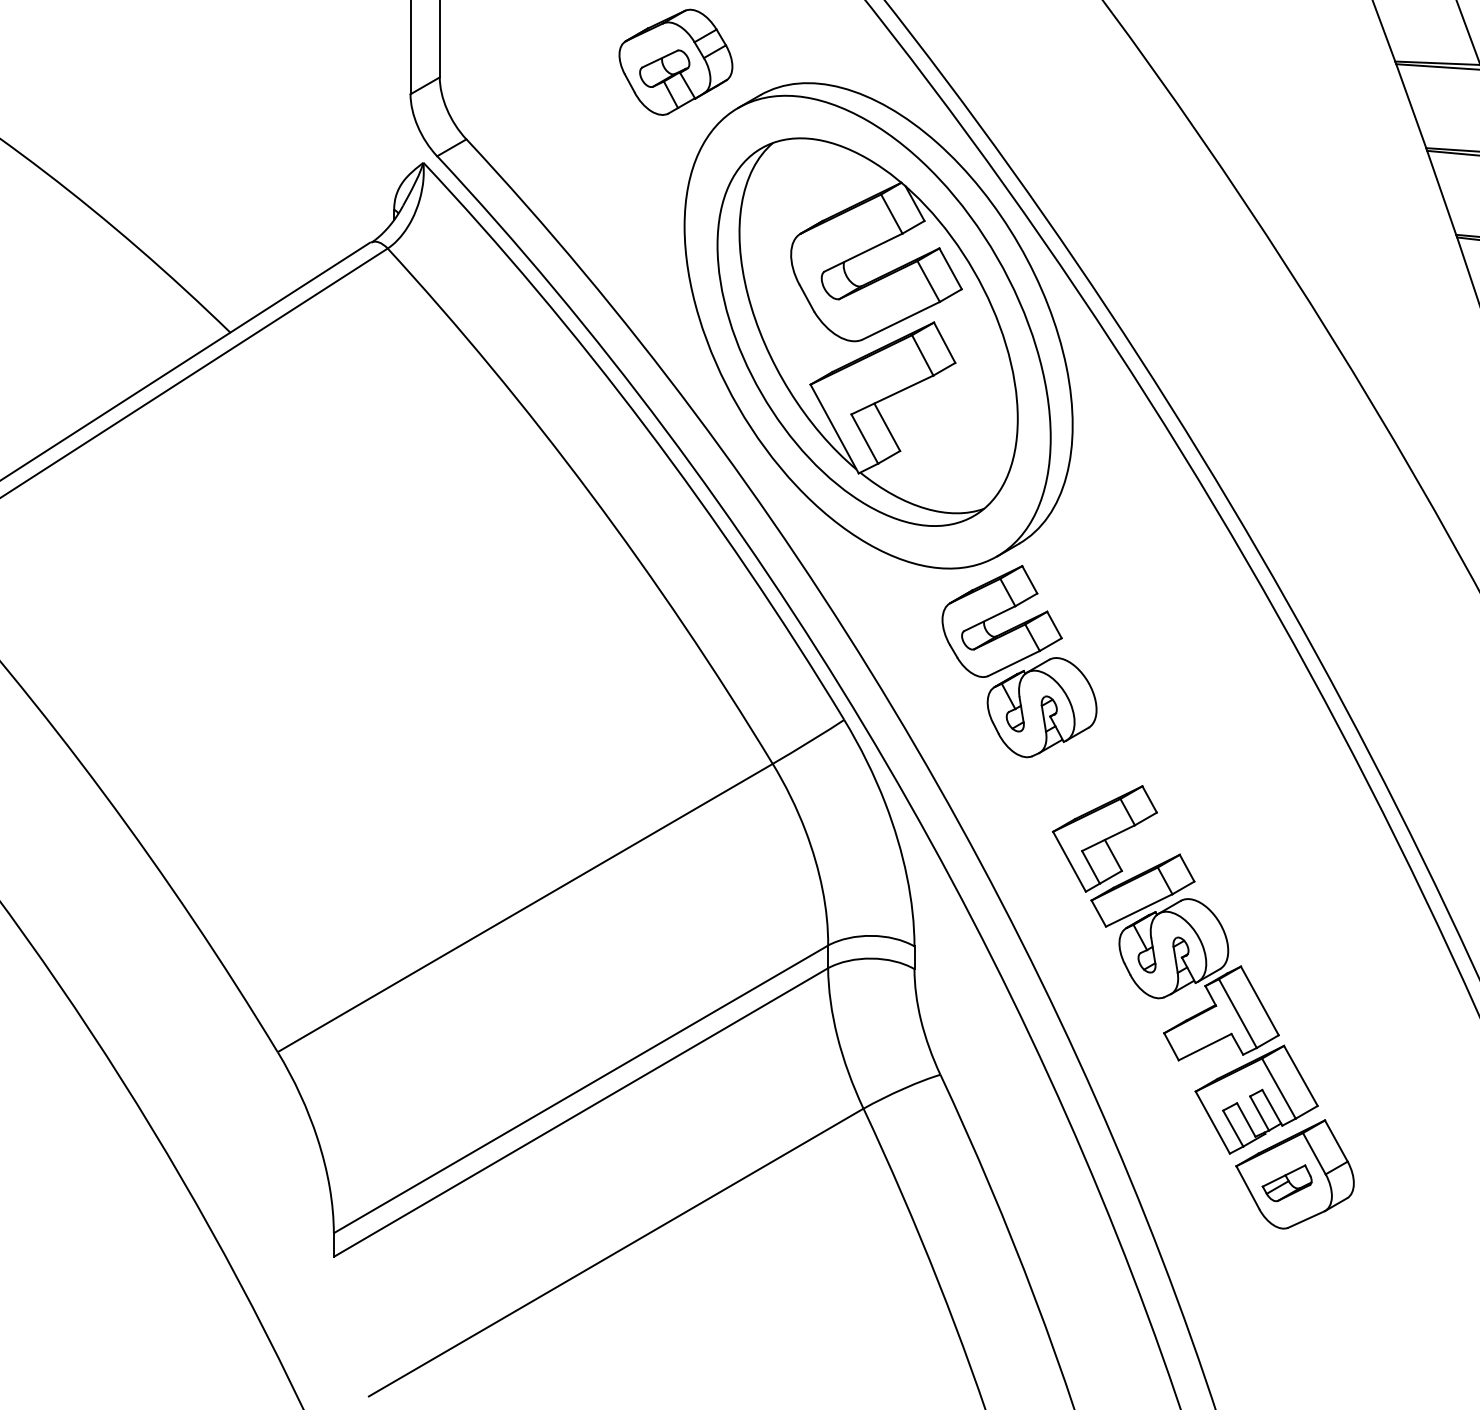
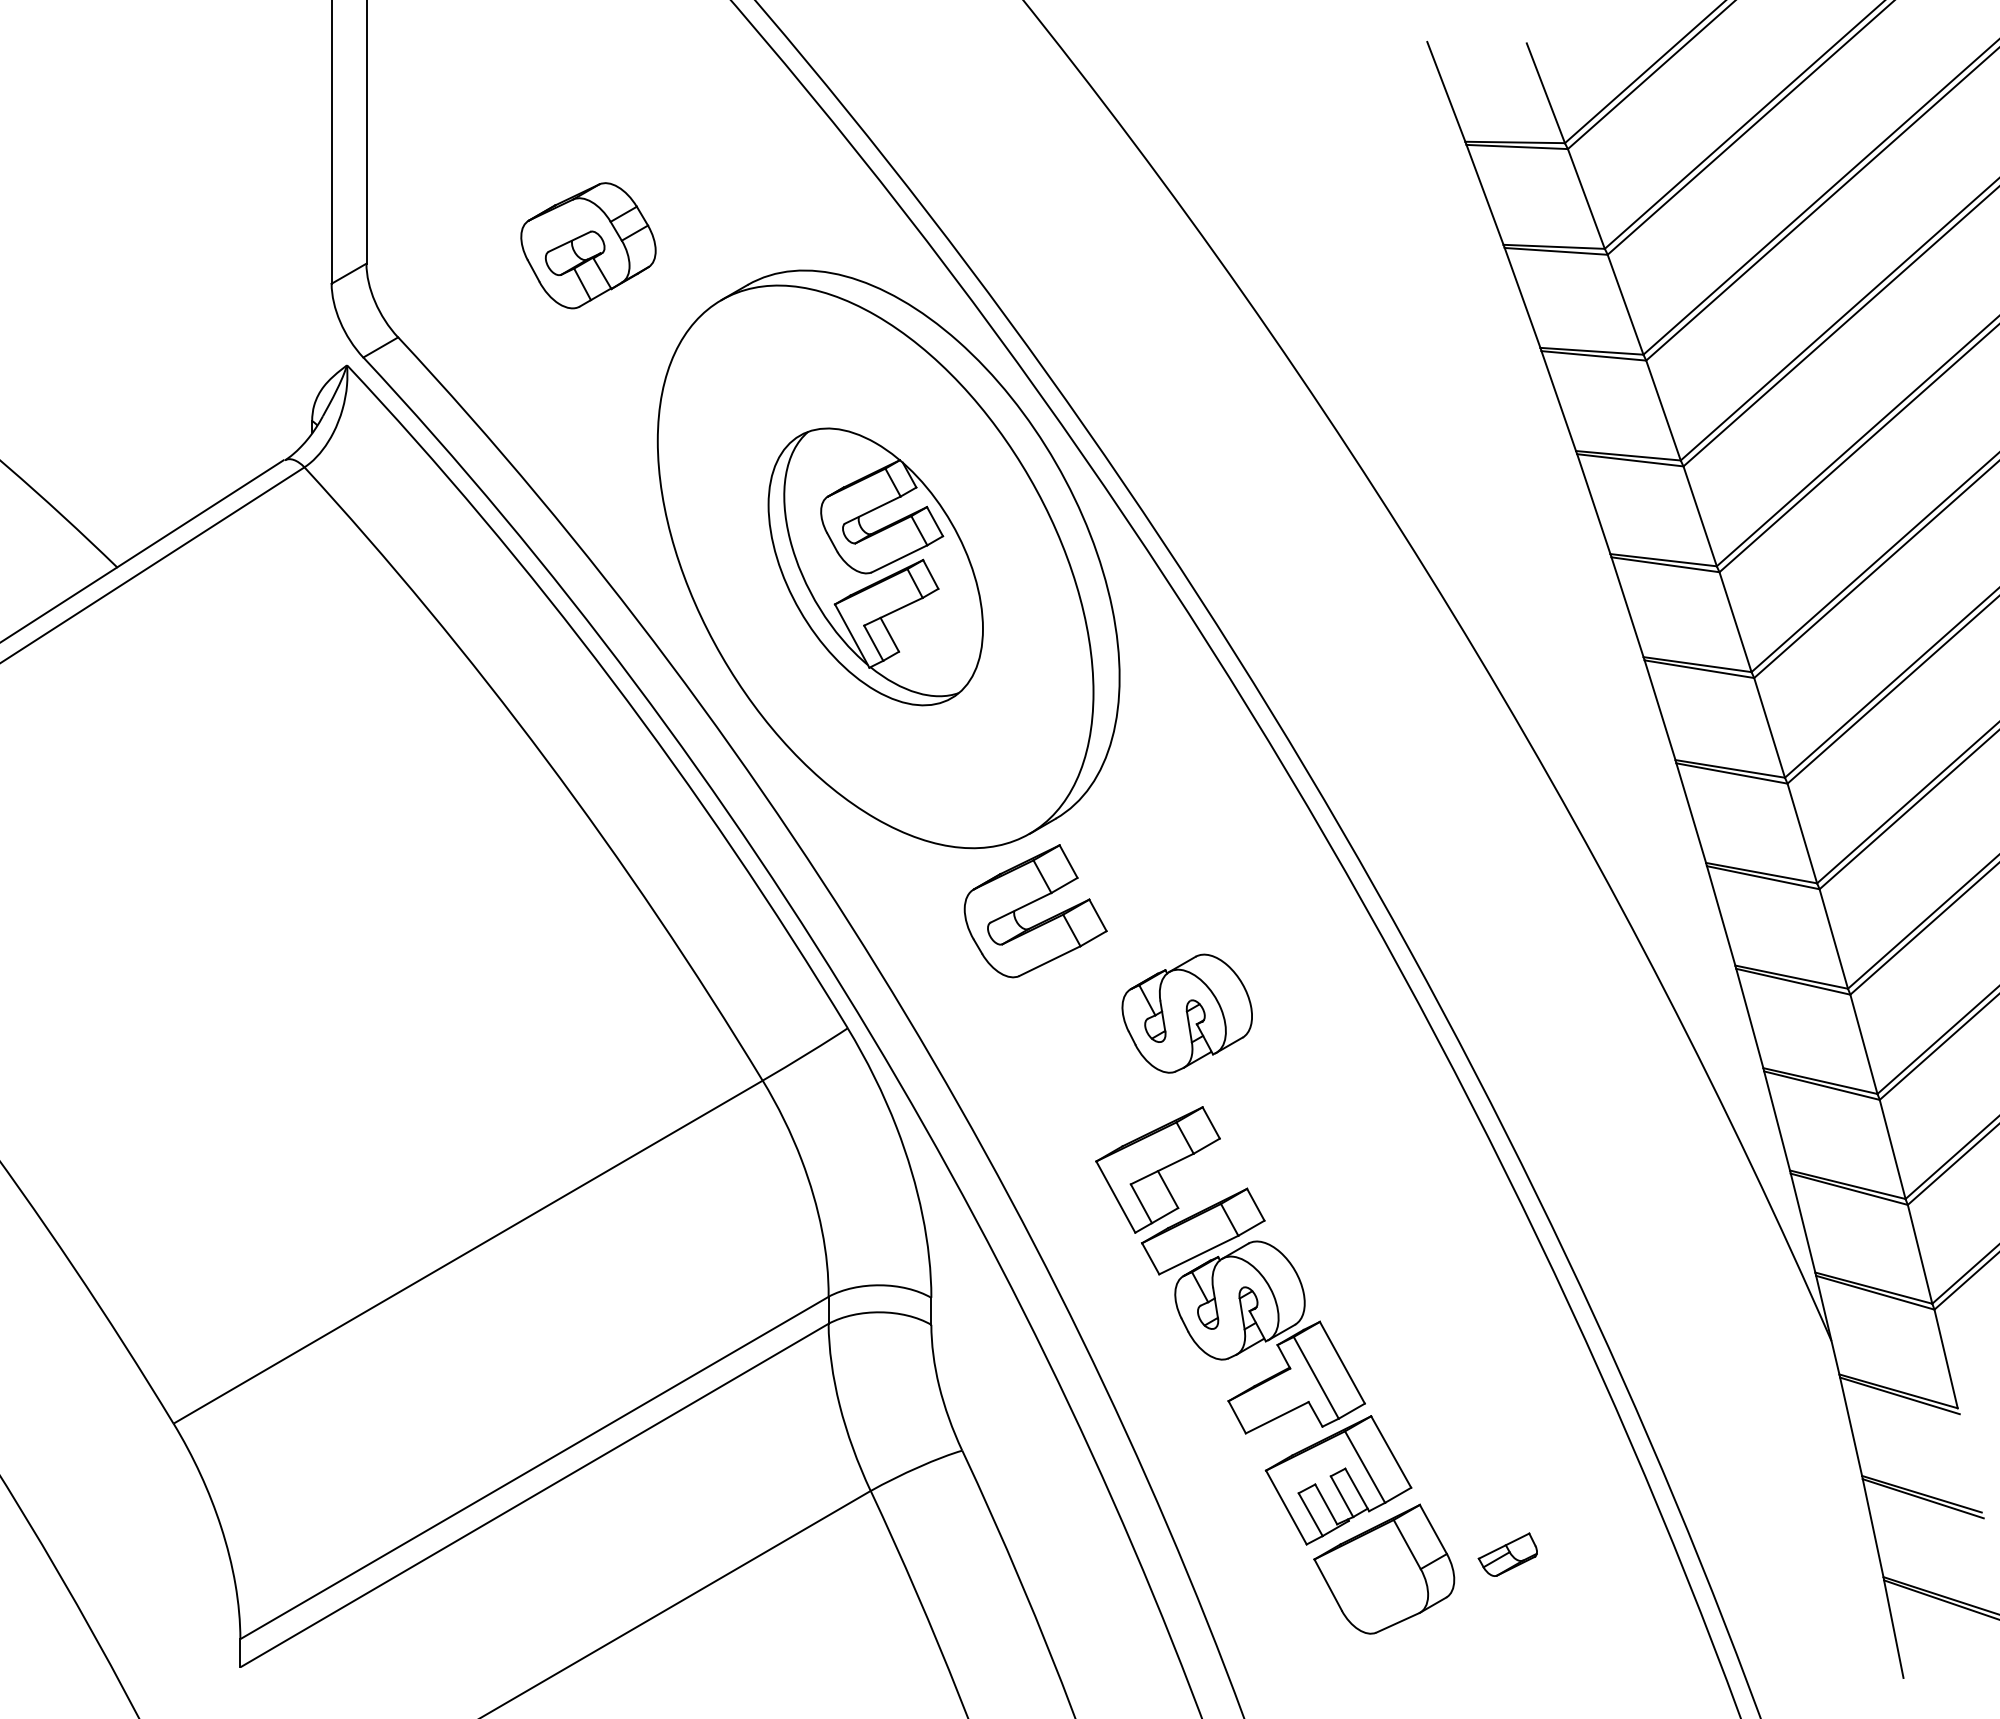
part: (675, 62) -> (588, 245), moved
part: (867, 331) -> (875, 566), size x0.6
part: (1041, 707) -> (1186, 1013), moved
part: (1286, 1183) -> (1507, 1554), moved

